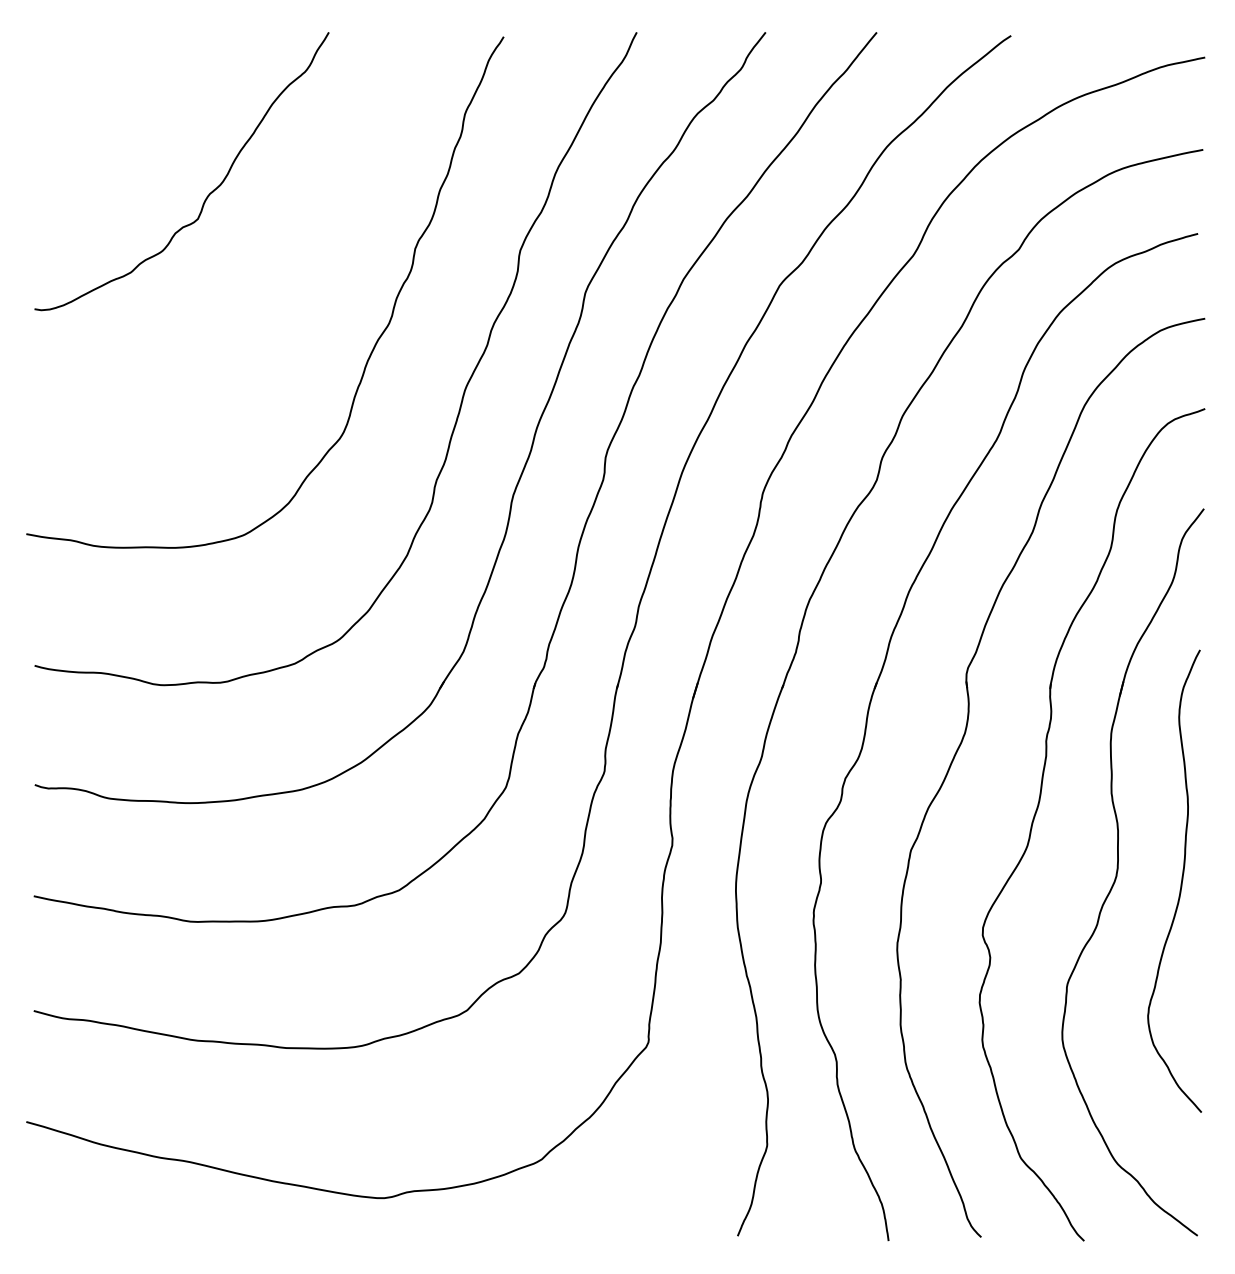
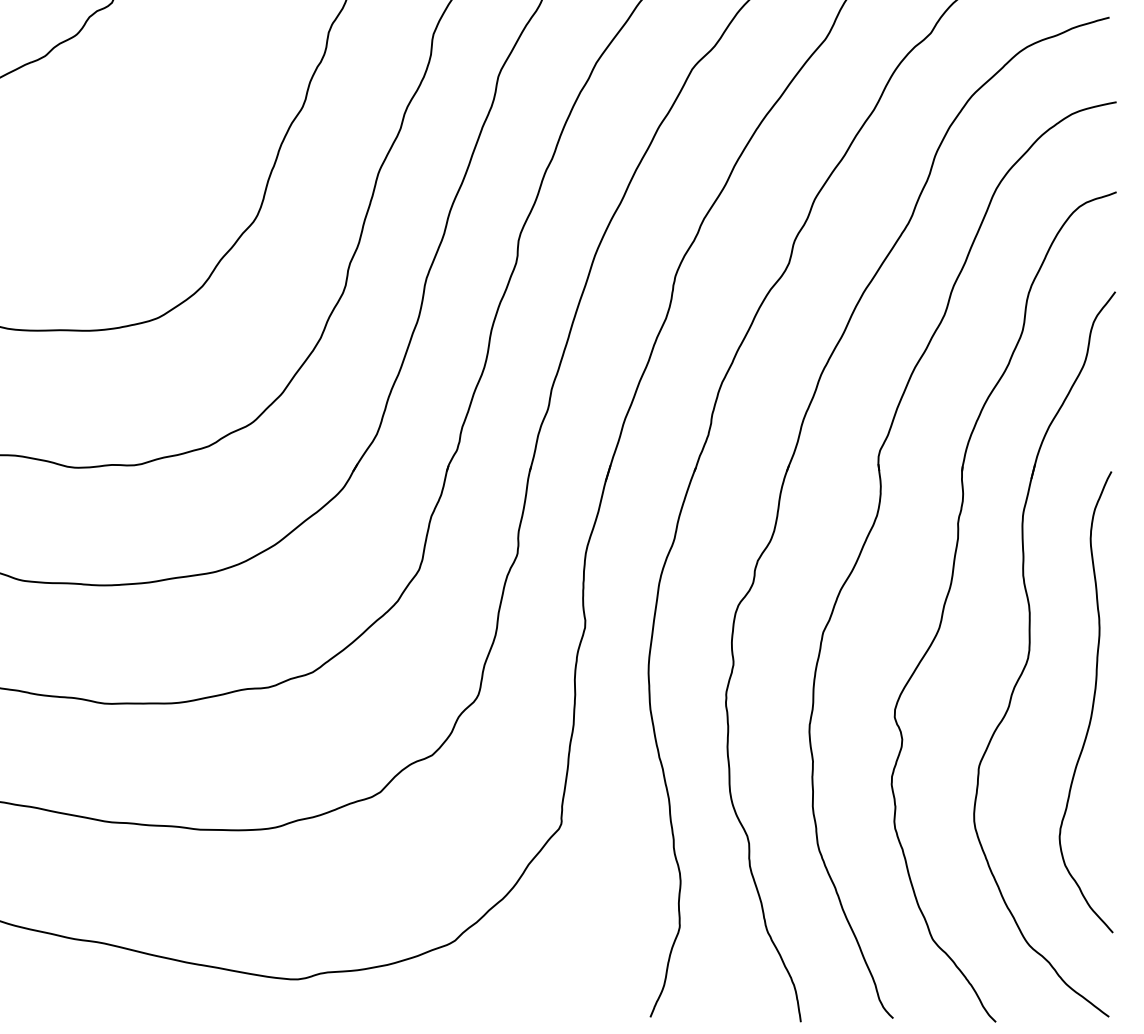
curve: (1180, 883) -> (1091, 704), moved

